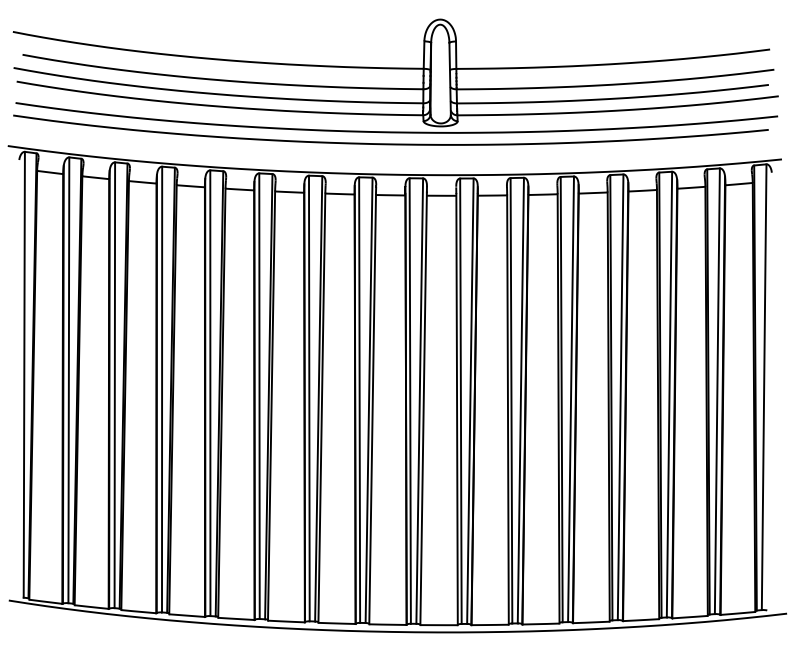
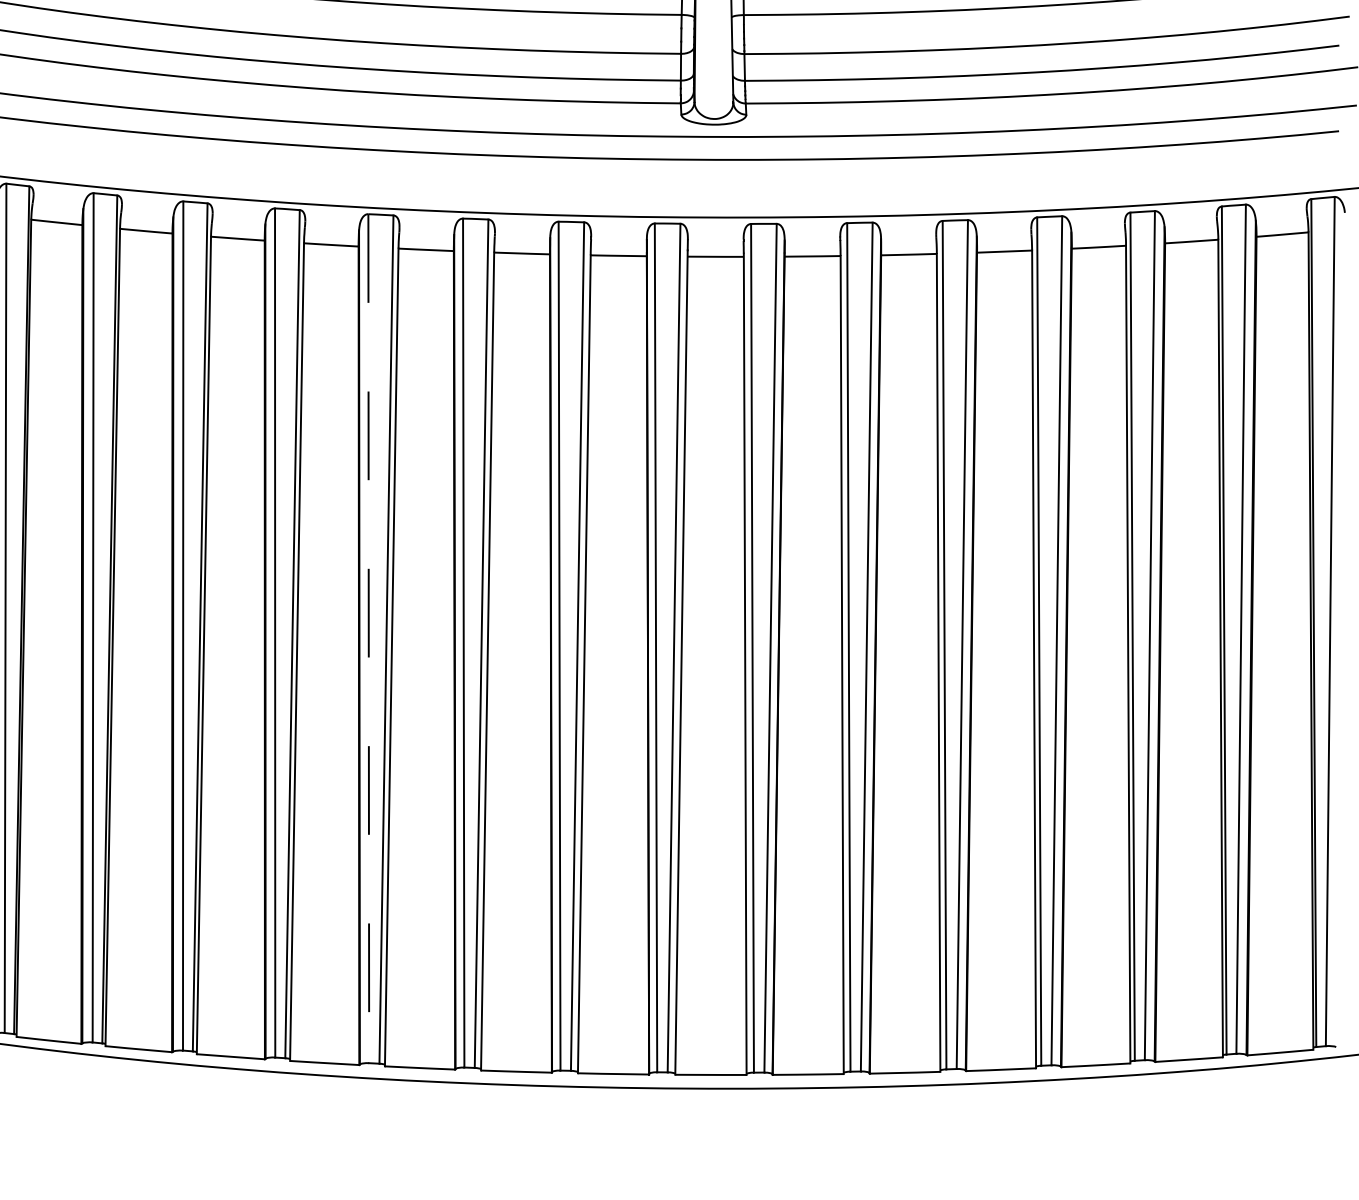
line: (259, 396) -> (368, 639), solid -> dashed

